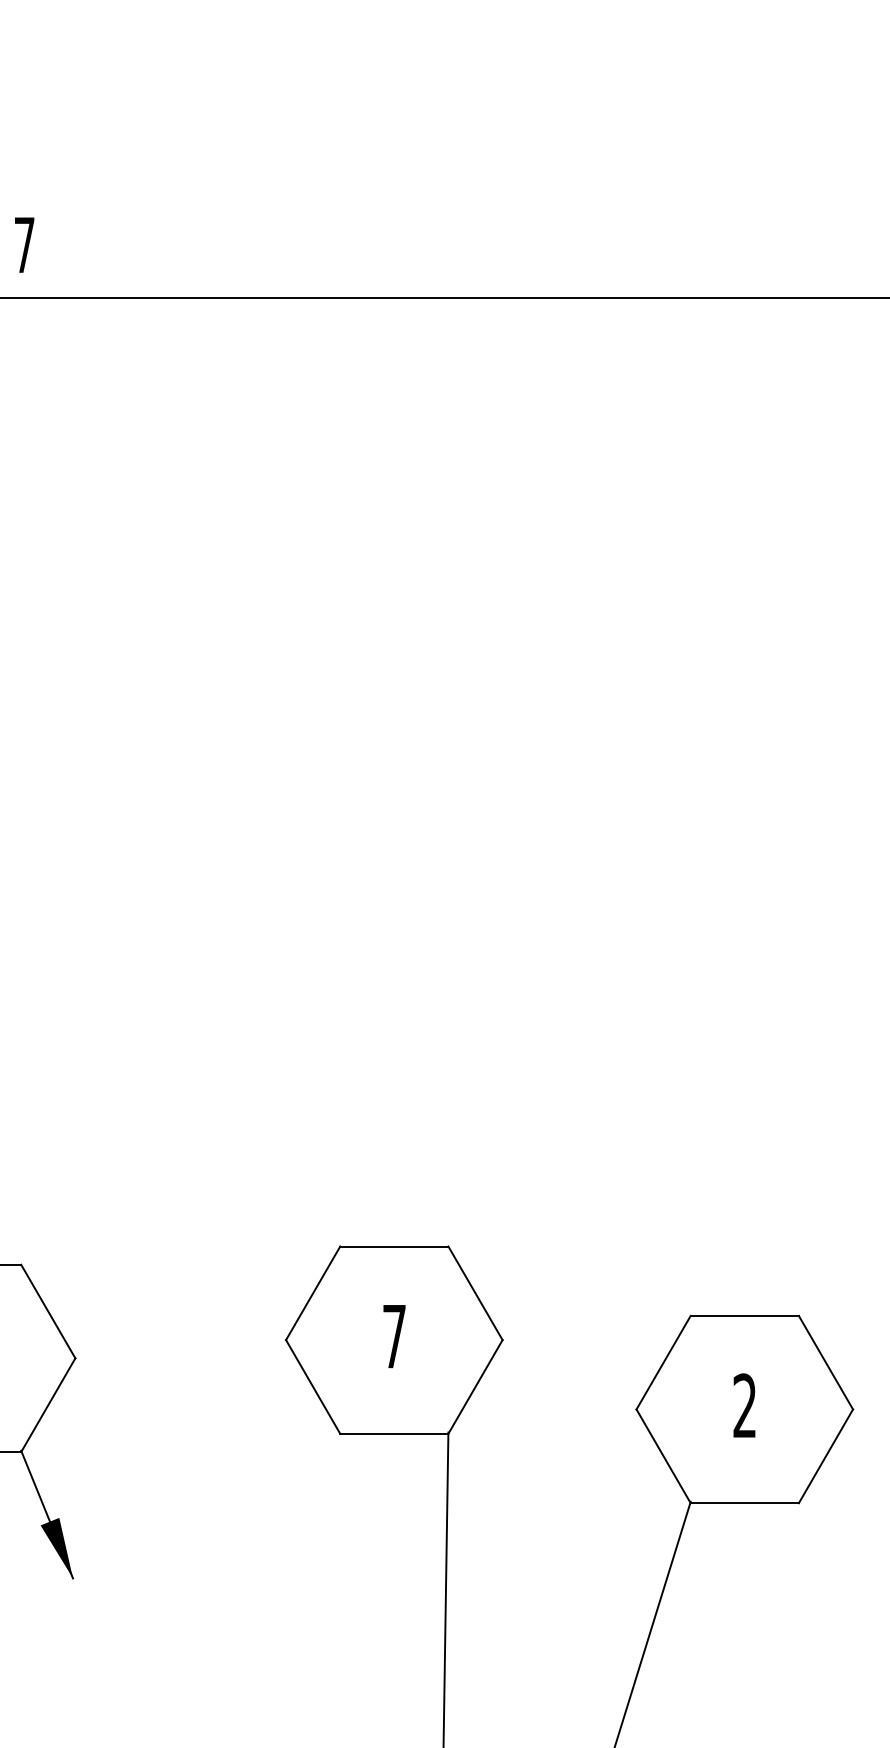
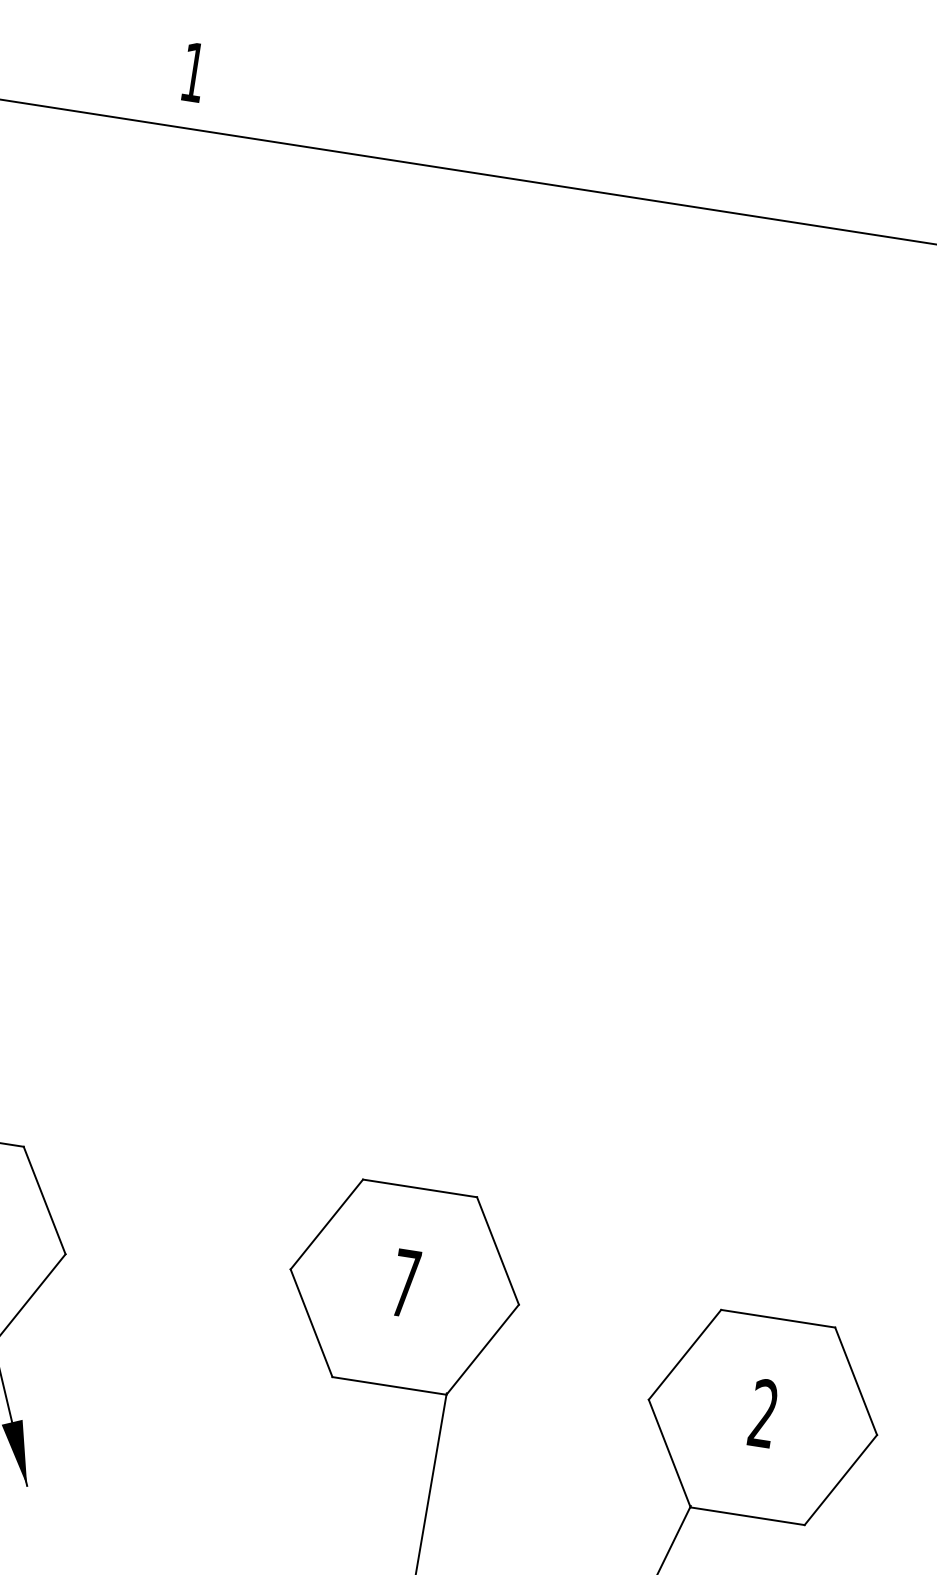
text: (24, 244) -> (193, 71), 7 -> 1

